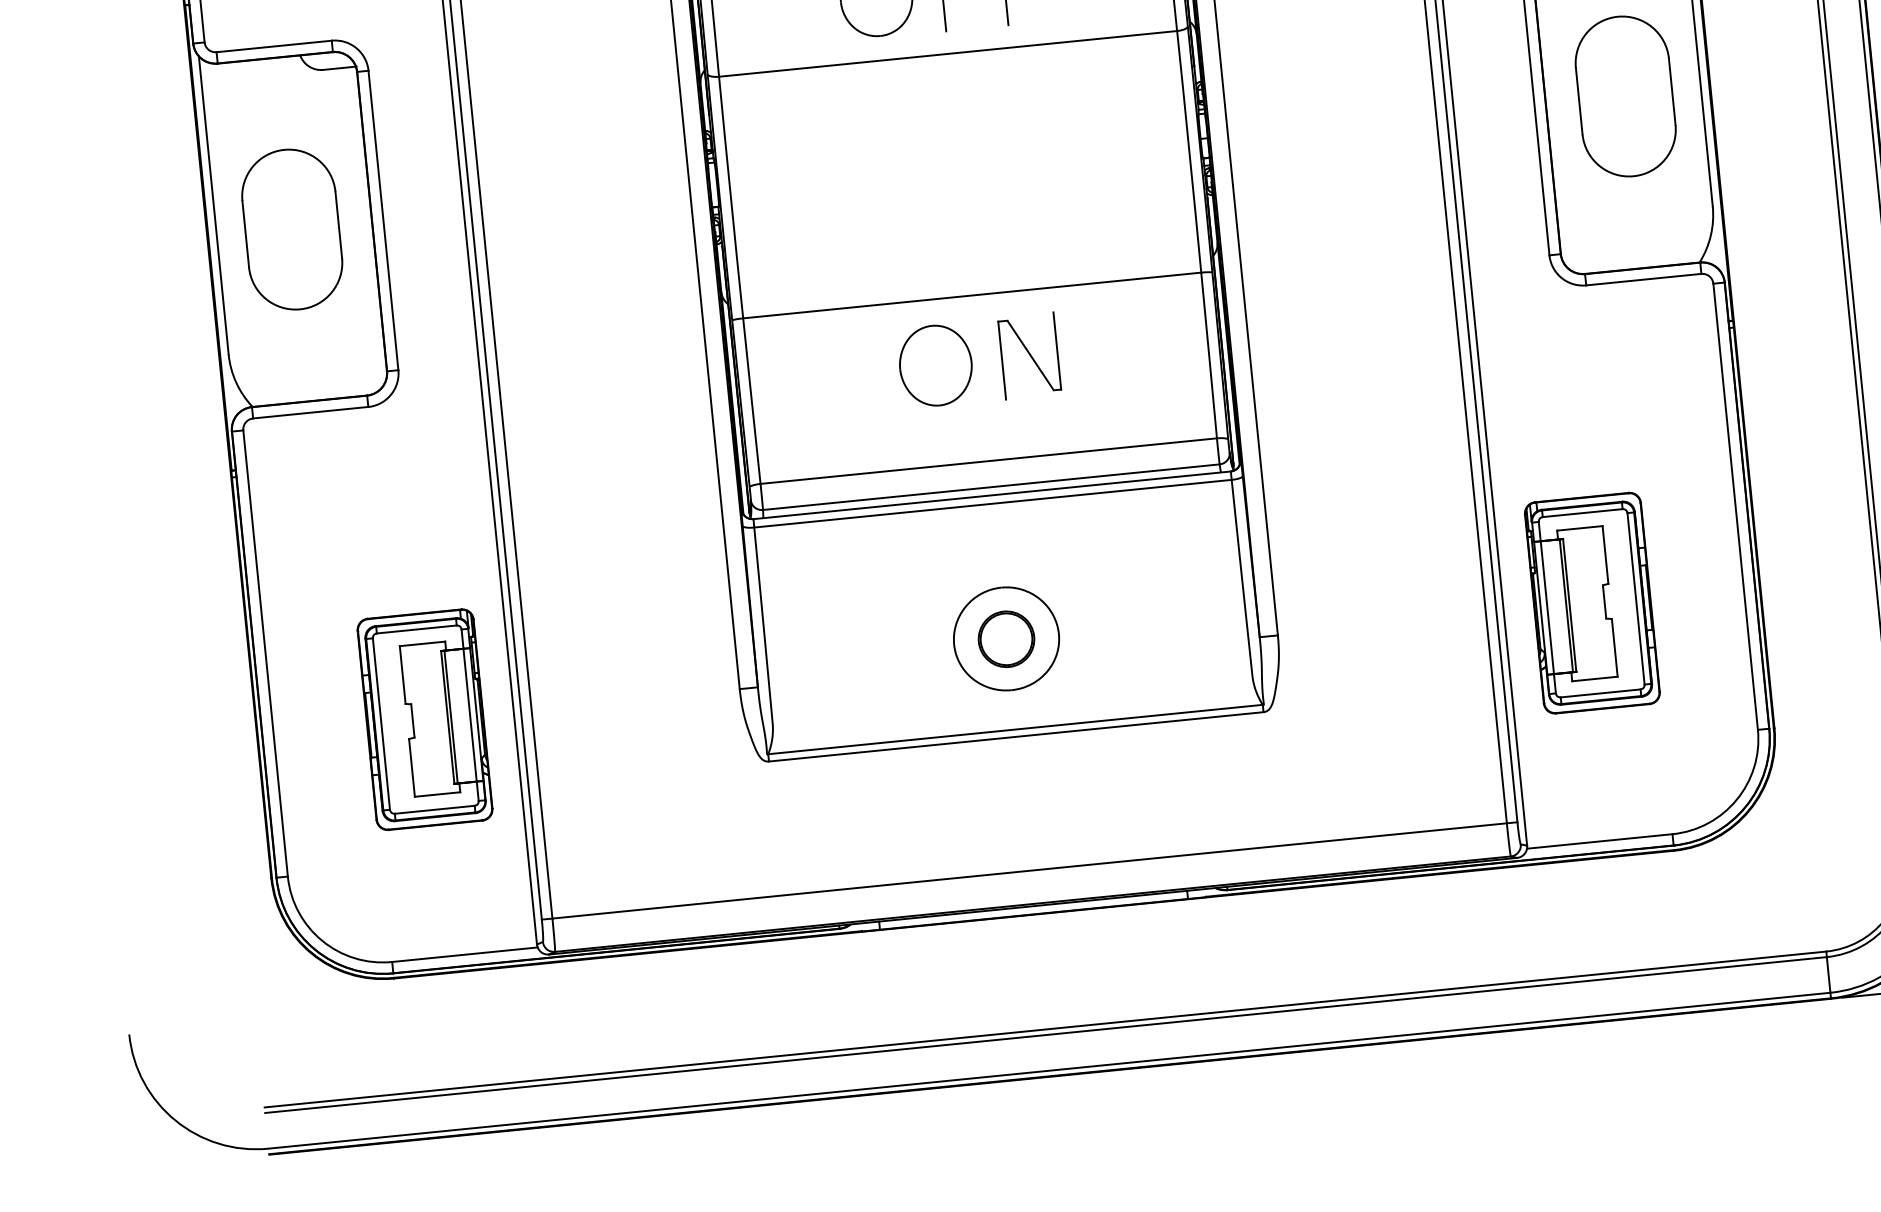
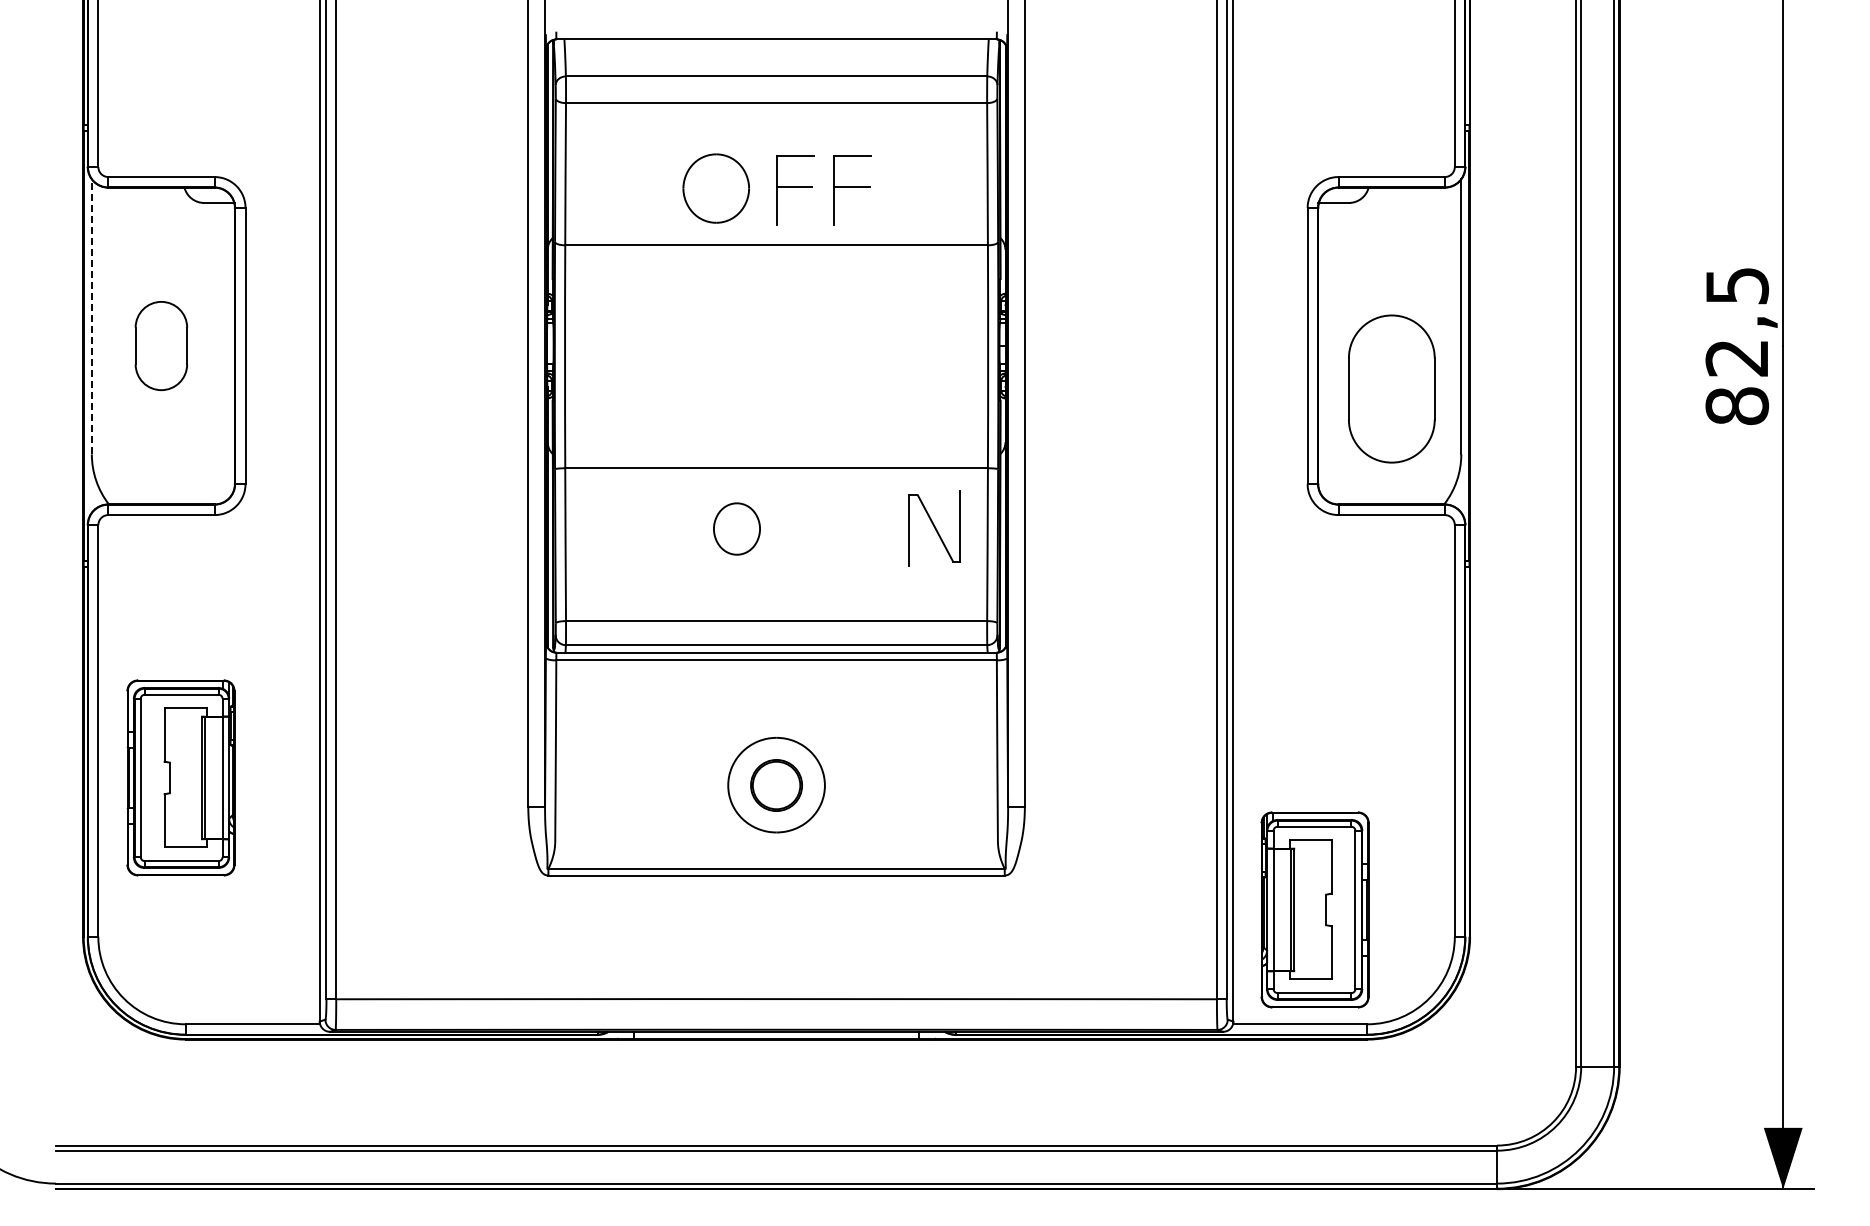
part: (1625, 95) -> (1391, 388), moved
line: (213, 205) -> (91, 316), solid -> dashed
part: (292, 228) -> (161, 345), size x0.6
part: (1029, 355) -> (934, 528), moved
part: (935, 365) -> (736, 528), size x0.7
part: (1591, 602) -> (1314, 909), moved
part: (424, 719) -> (180, 777), moved

